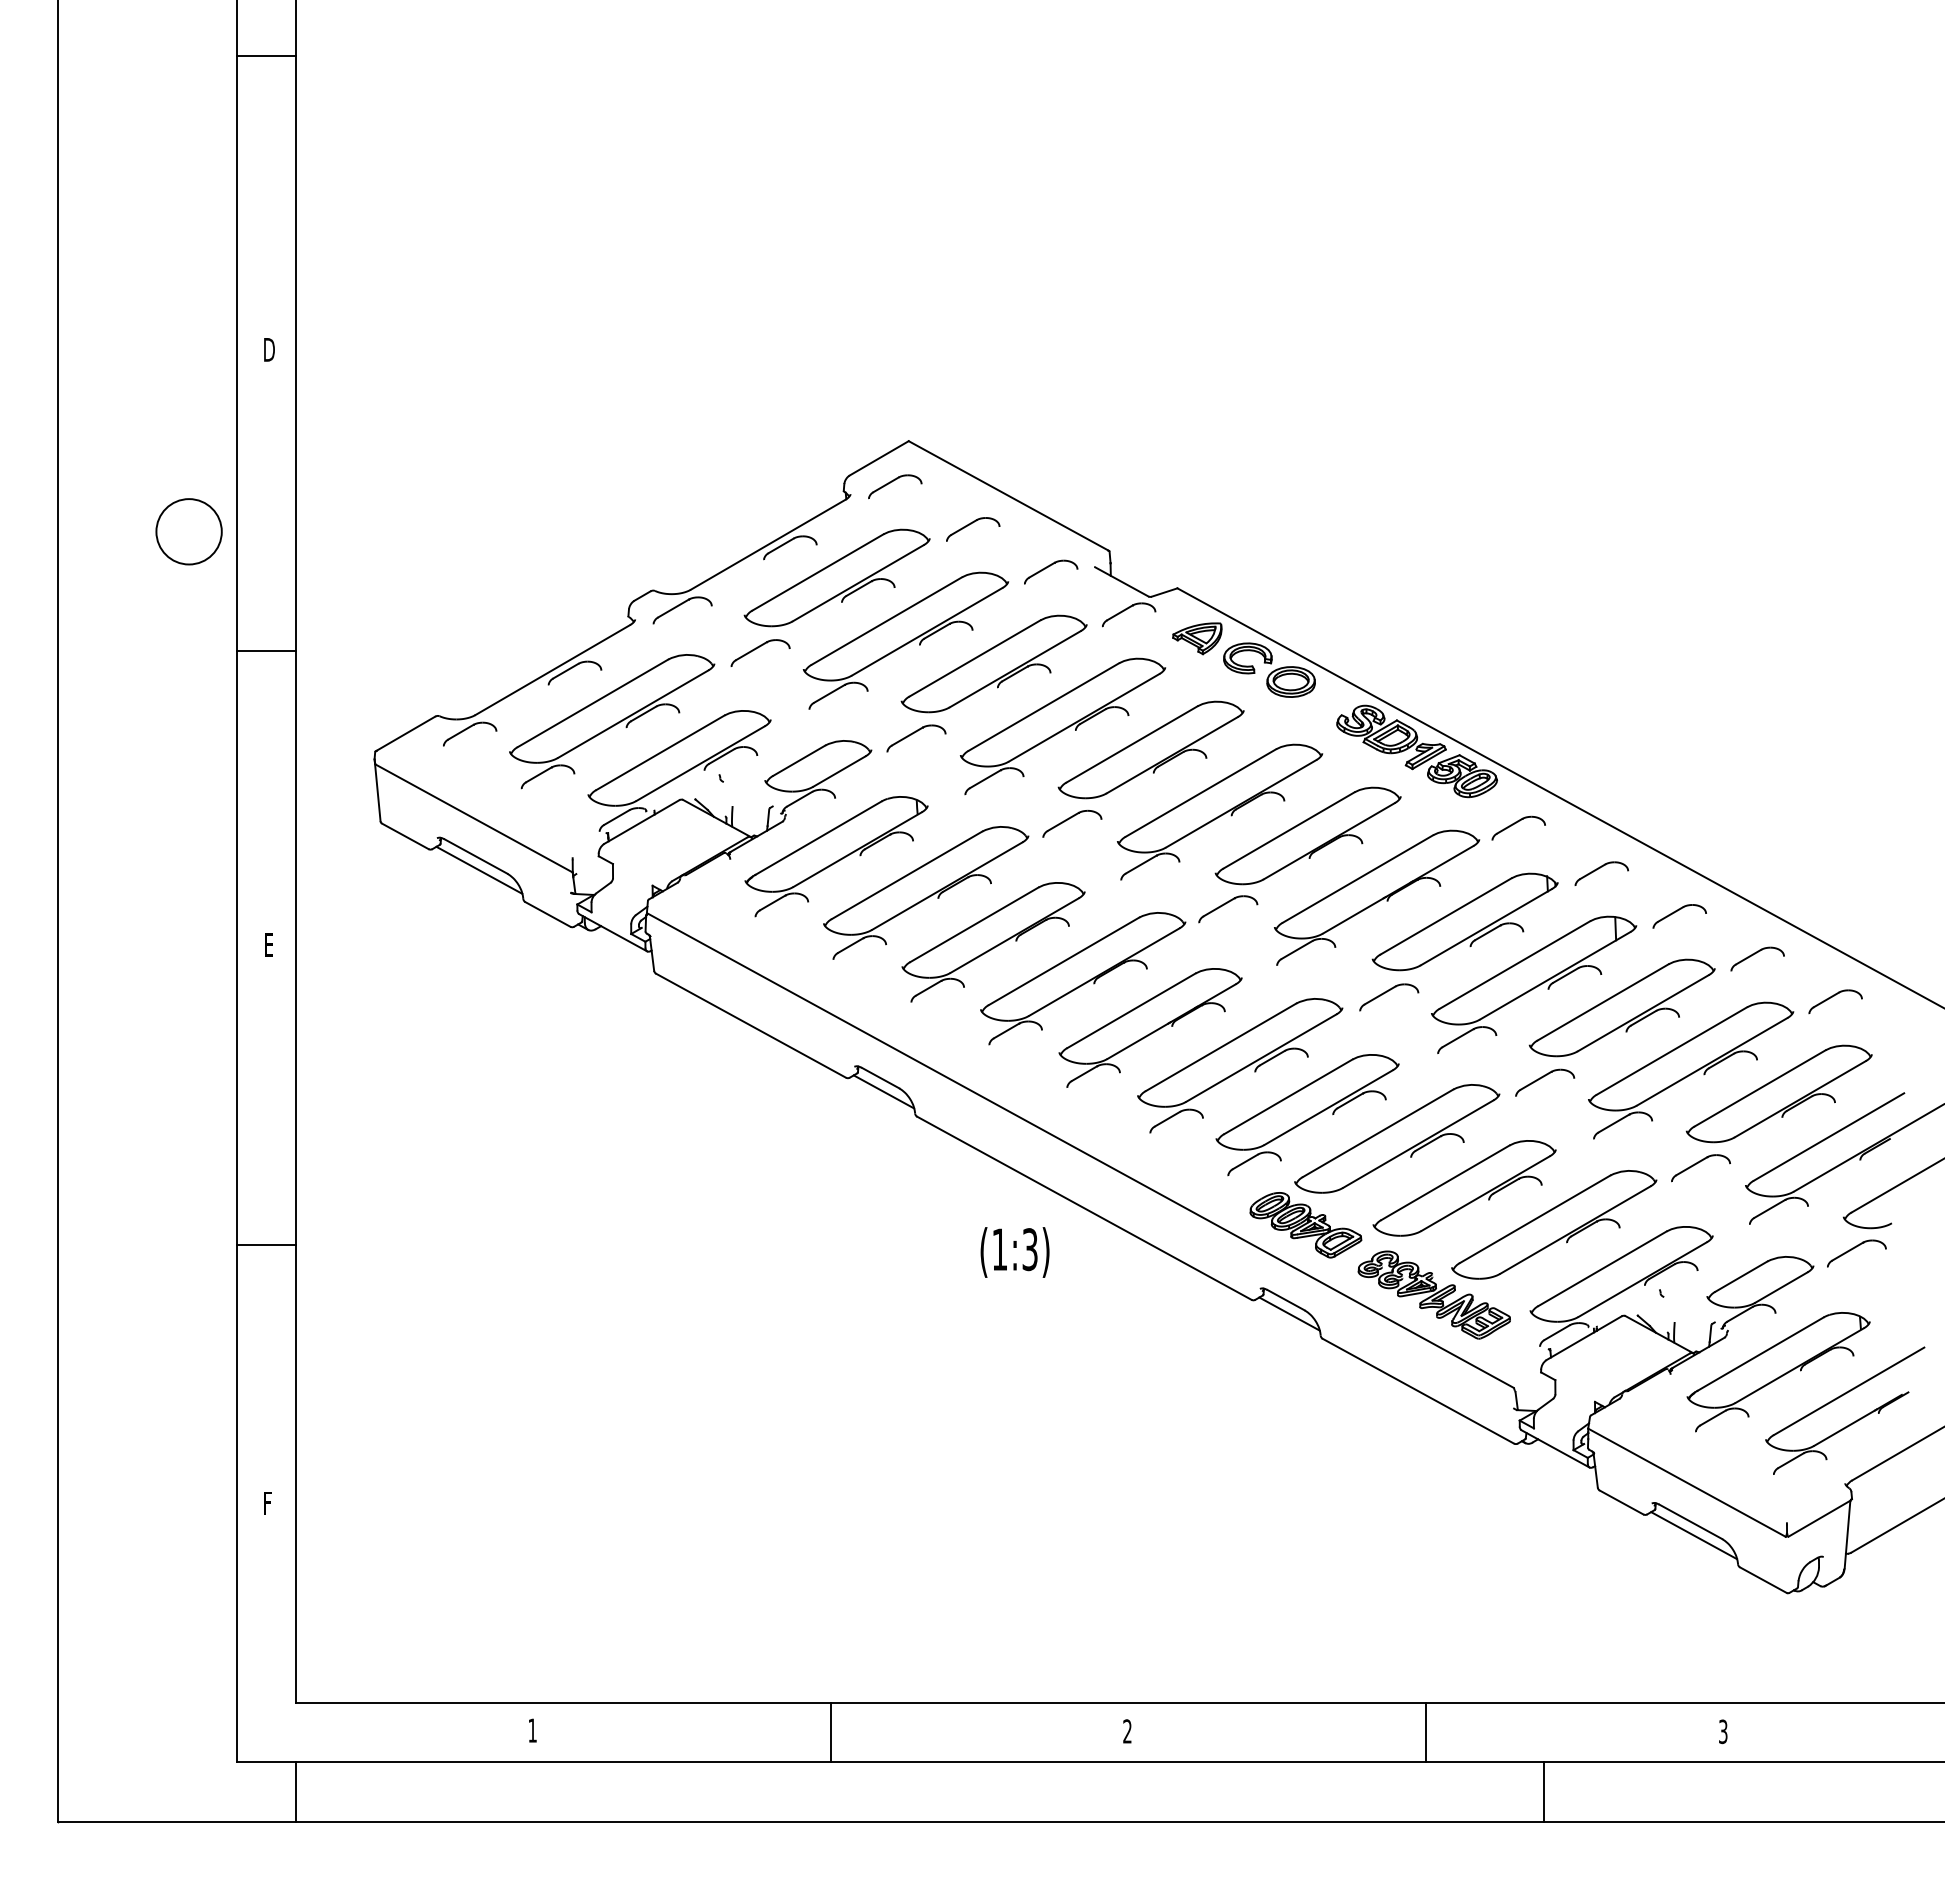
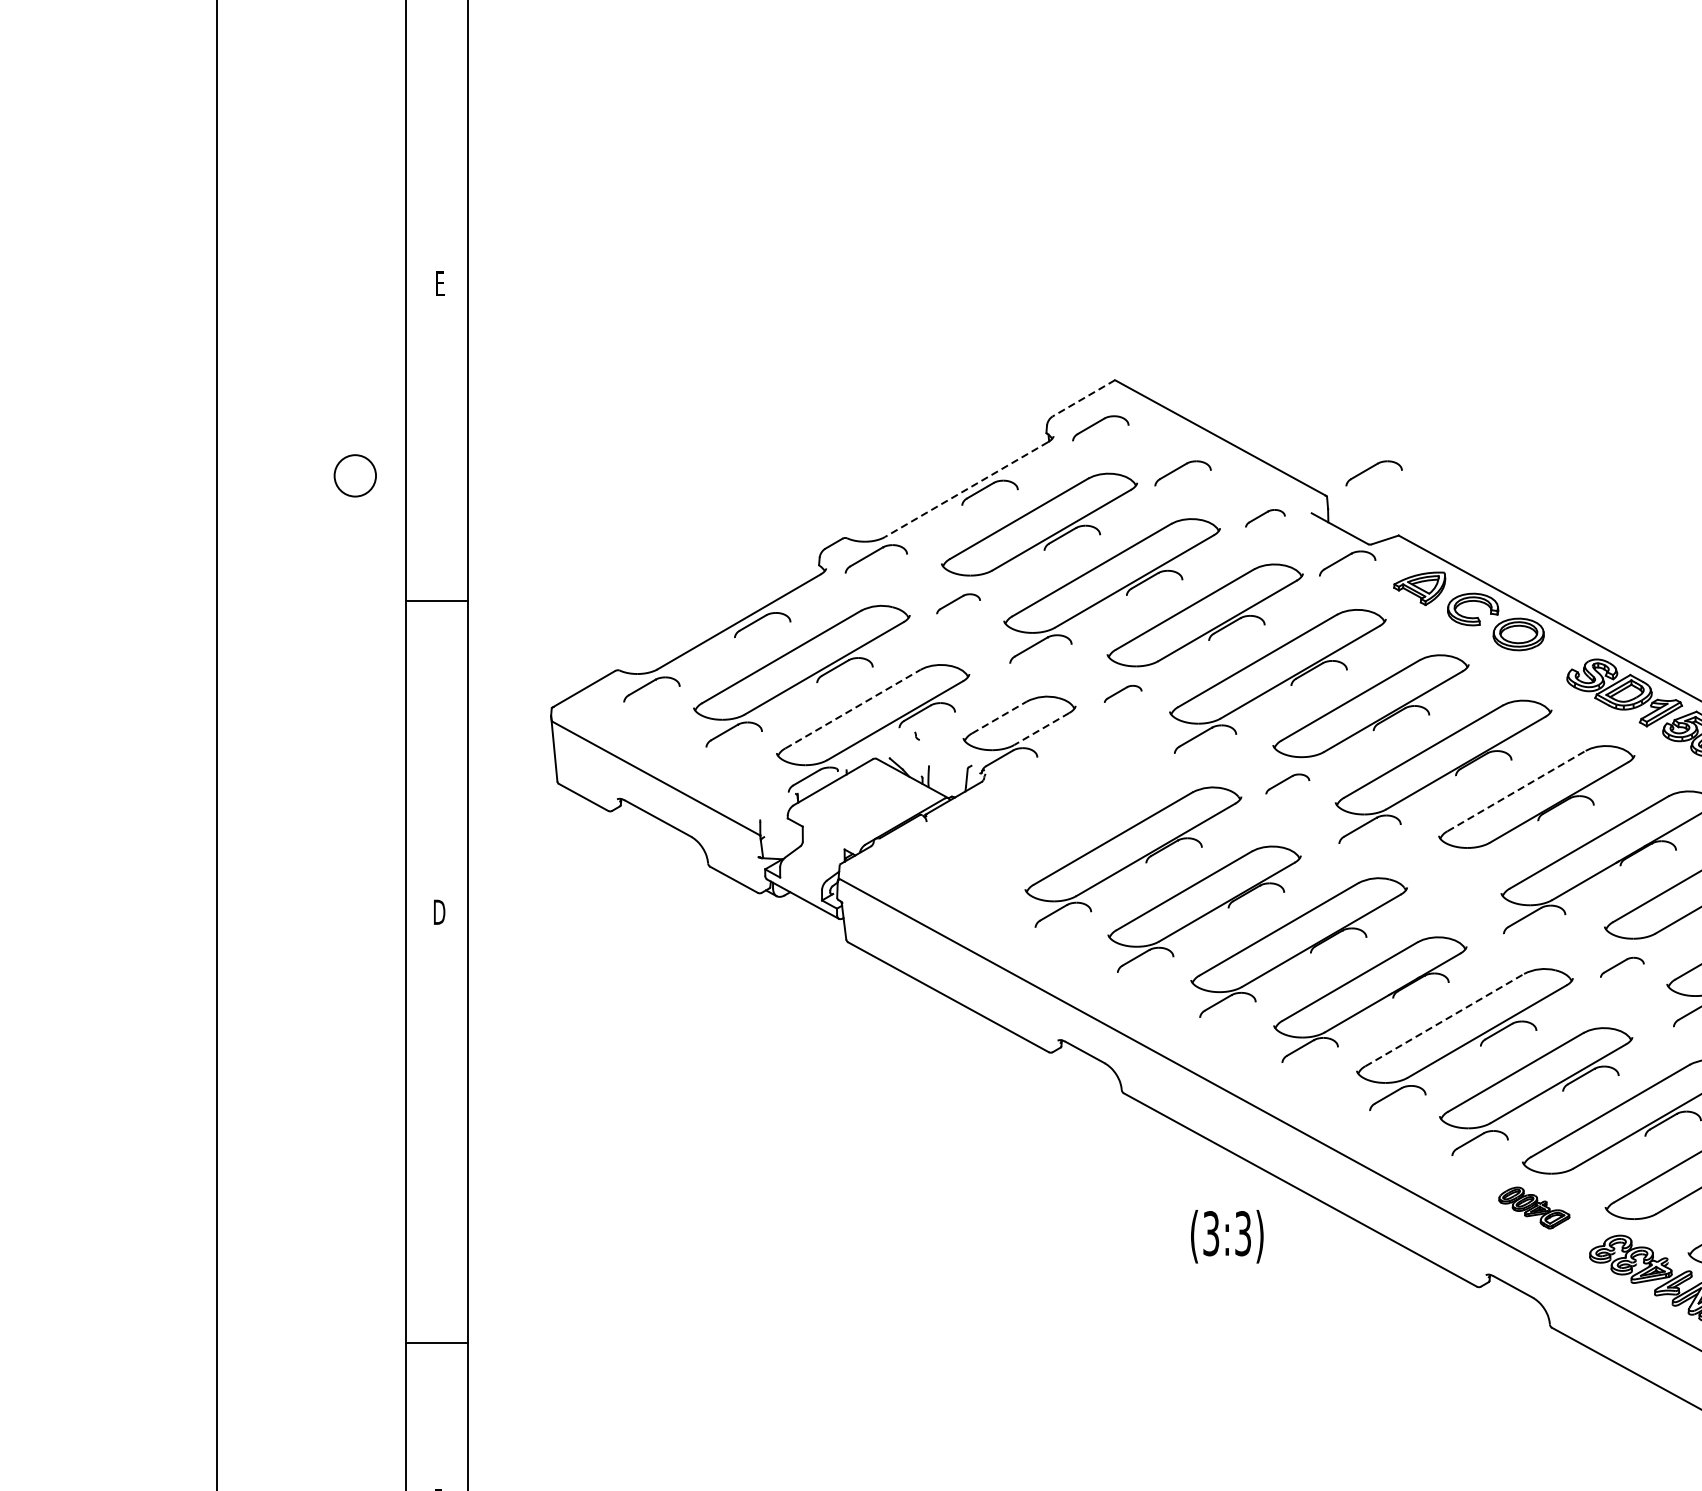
text: (269, 349) -> (440, 283), D -> E
line: (878, 458) -> (1083, 398), solid -> dashed
part: (1154, 529) -> (1374, 473), added
circle: (188, 531) -> (354, 475), size x0.6
line: (767, 545) -> (965, 490), solid -> dashed
part: (1051, 571) -> (1265, 517), size x0.7
part: (760, 652) -> (958, 603), size x0.7
part: (916, 738) -> (1123, 694), size x0.6
line: (660, 752) -> (852, 708), solid -> dashed
line: (799, 760) -> (999, 717), solid -> dashed
line: (839, 771) -> (1041, 728), solid -> dashed
part: (1072, 823) -> (1287, 783), size x0.7
line: (1289, 830) -> (1516, 791), solid -> dashed
part: (836, 856) -> (1038, 818), removed
line: (479, 869) -> (661, 832), removed
part: (1228, 909) -> (1452, 874), removed
text: (268, 945) -> (439, 912), E -> D
part: (1389, 997) -> (1622, 967), size x0.7
line: (1221, 1047) -> (1445, 1020), solid -> dashed
line: (883, 1091) -> (1088, 1066), removed
part: (1305, 1225) -> (1533, 1208), size x0.6
line: (266, 1245) -> (437, 1343), moved
text: (999, 1249) -> (1210, 1233), (1:3) -> (3:3)
line: (1289, 1313) -> (1516, 1301), removed

